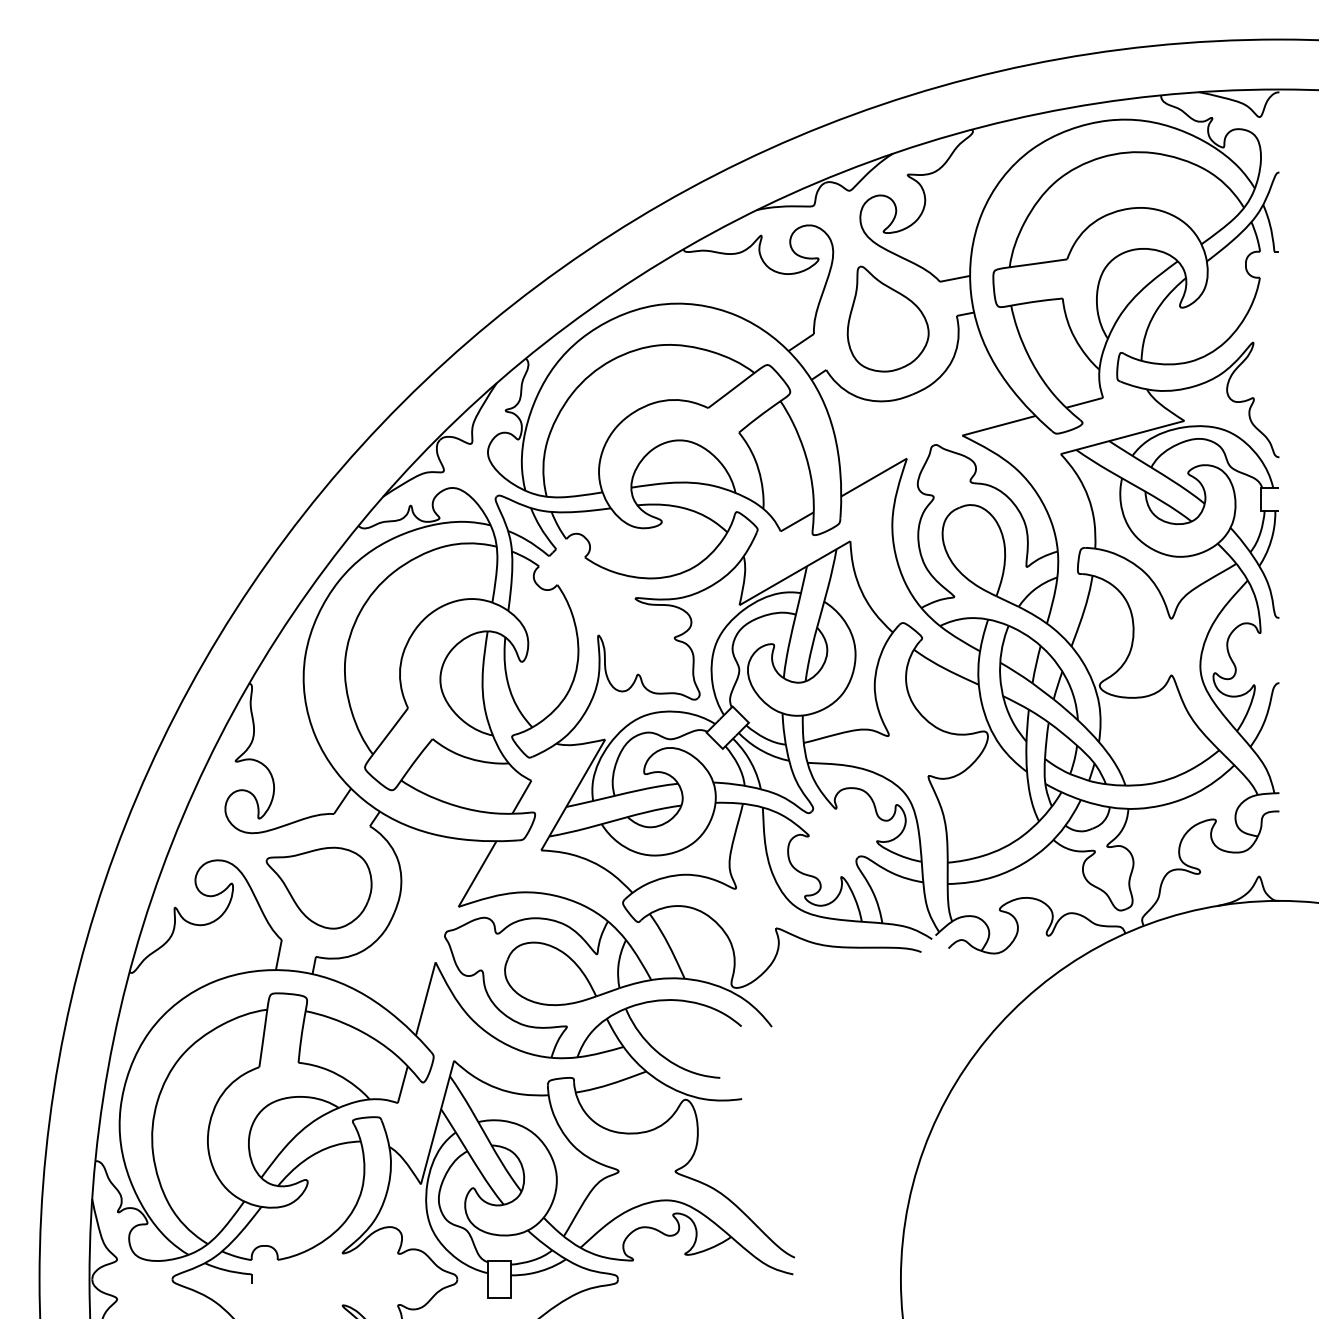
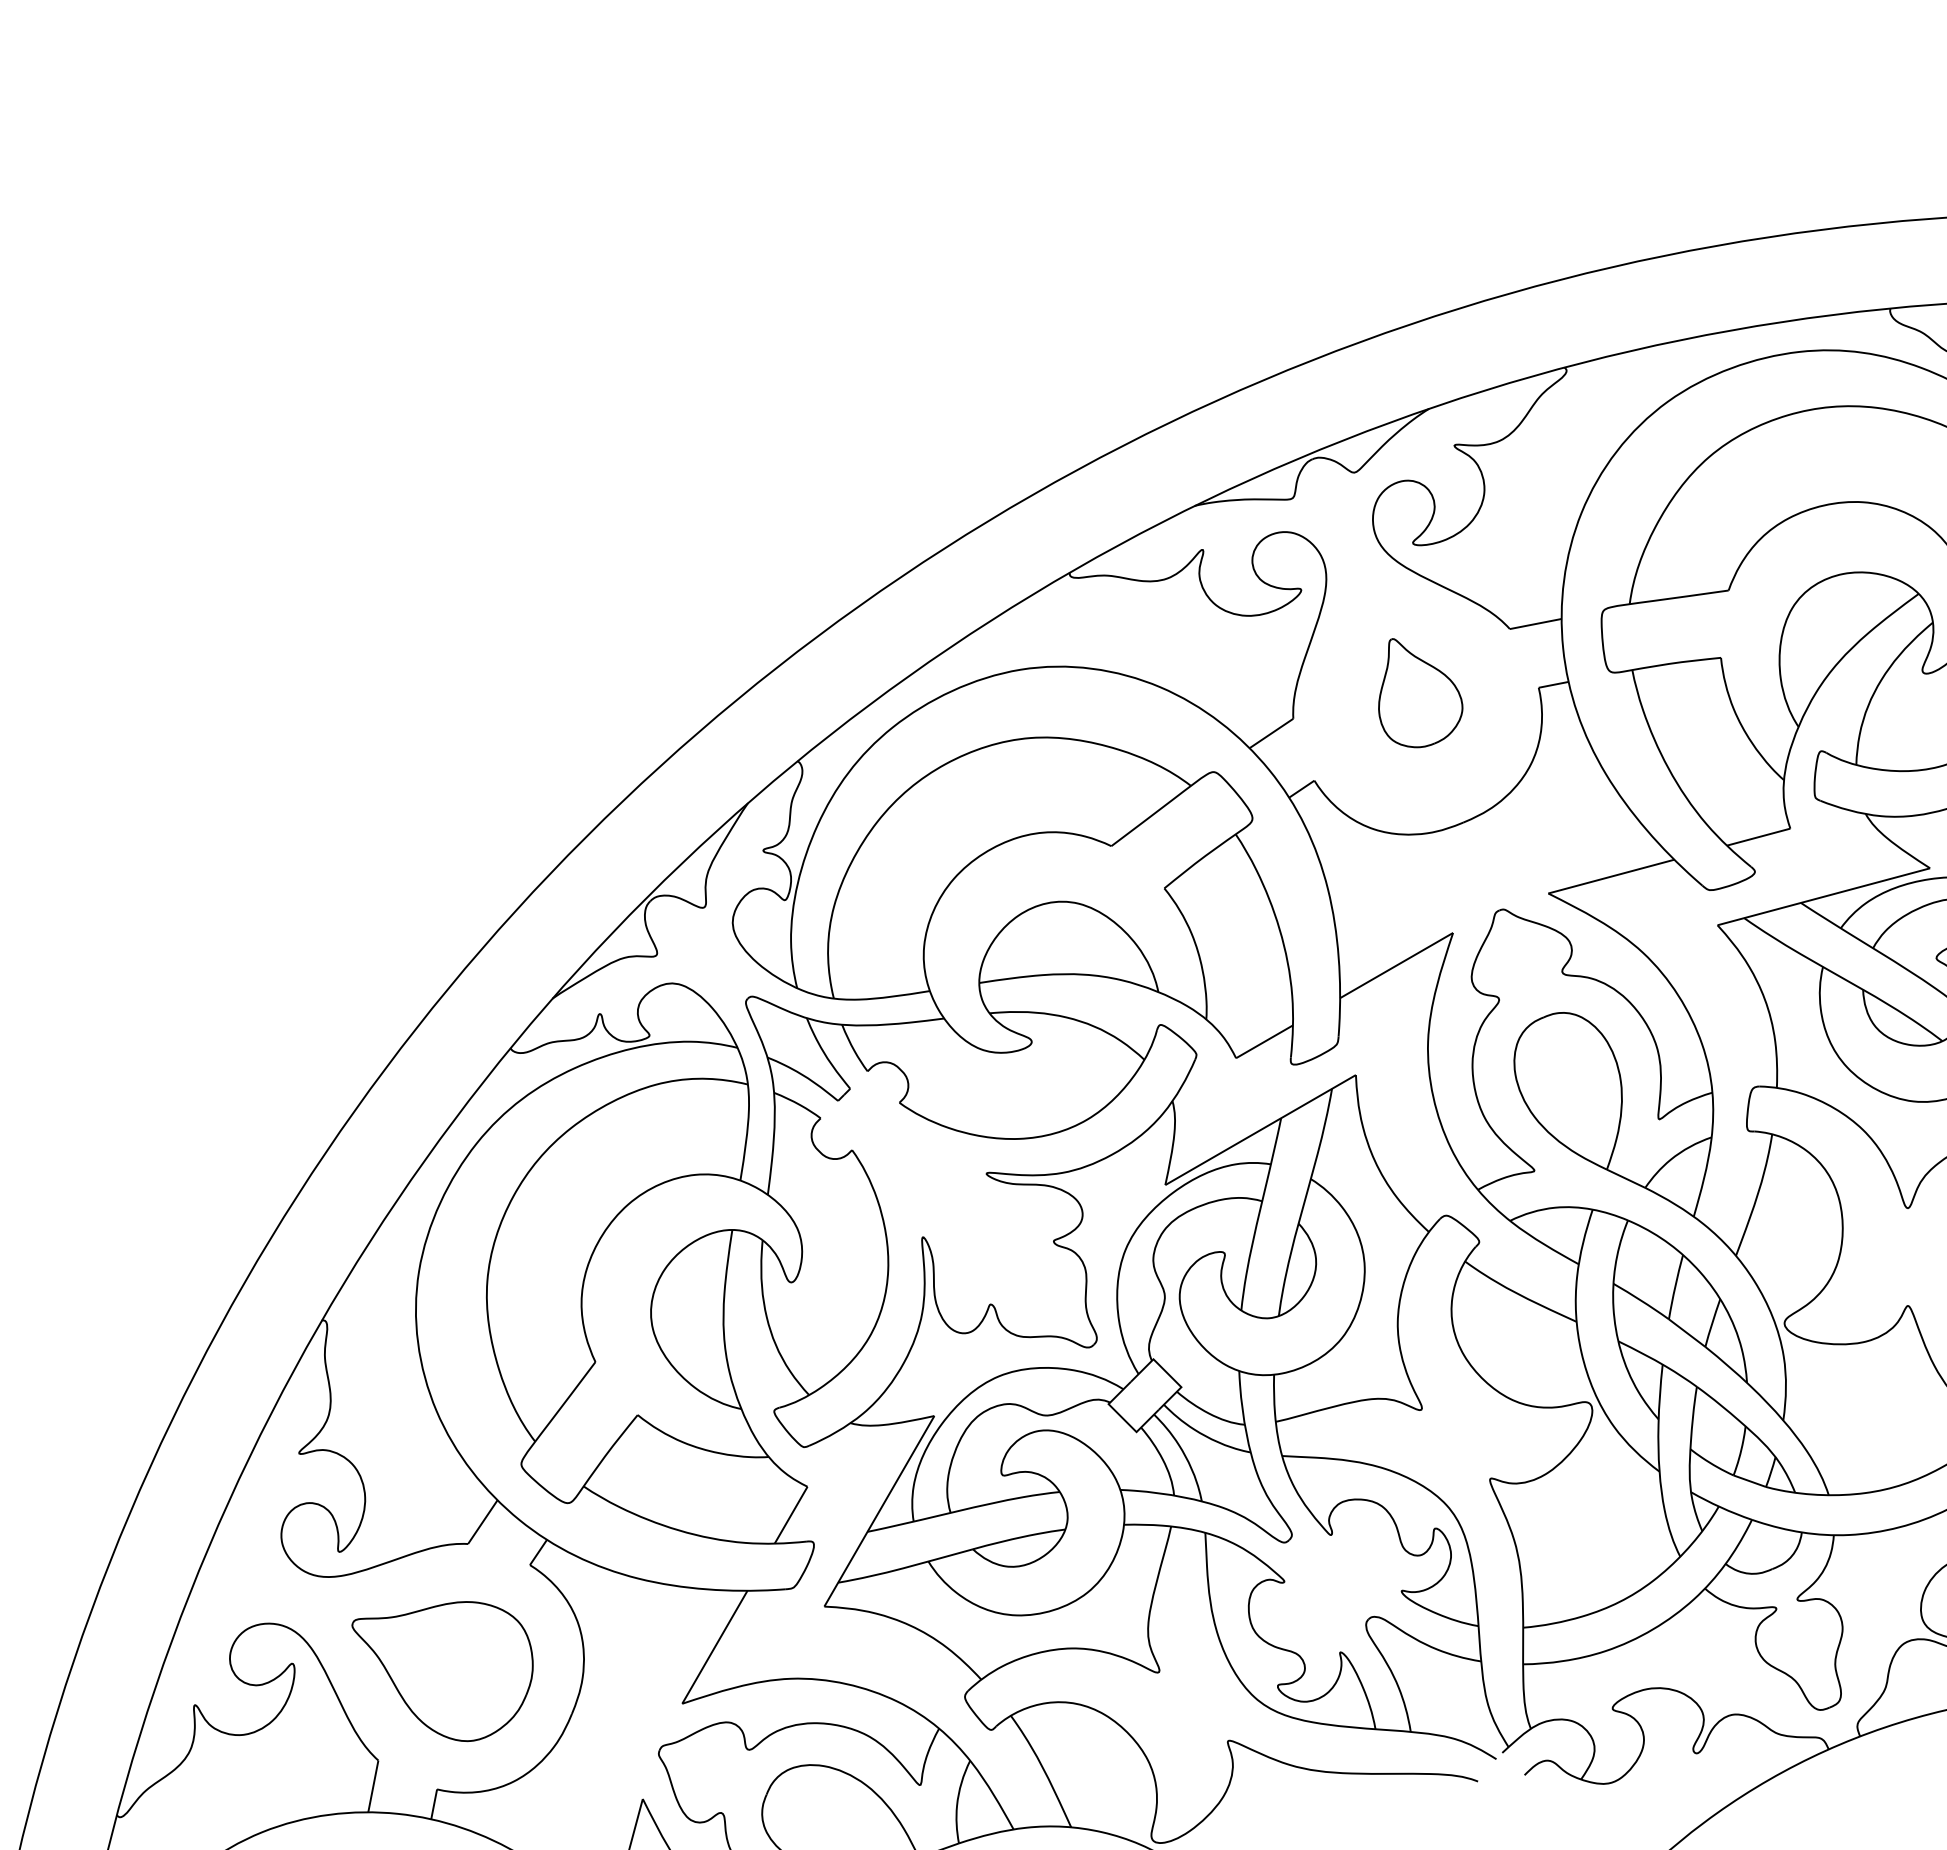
part: (887, 318) -> (1419, 692), size x0.6

